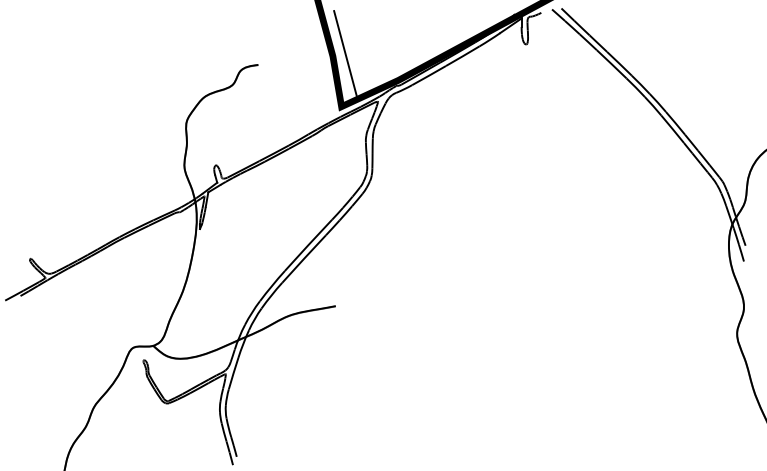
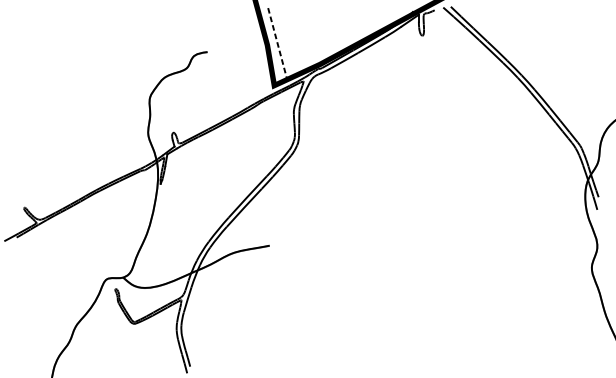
line: (345, 55) -> (277, 44), solid -> dashed

